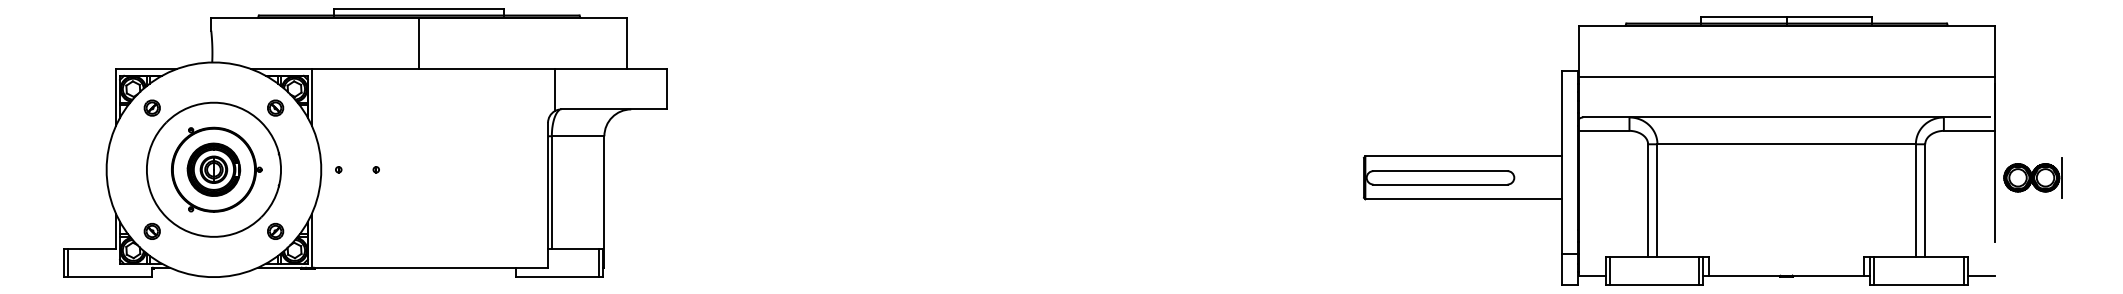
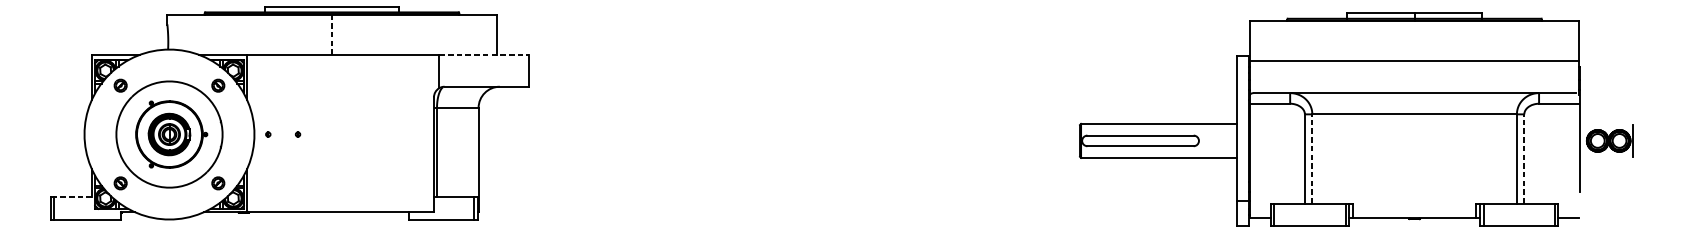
line: (419, 43) -> (332, 34), solid -> dashed
line: (611, 69) -> (484, 55), solid -> dashed
line: (1657, 200) -> (1312, 158), solid -> dashed
line: (1925, 200) -> (1524, 158), solid -> dashed
line: (91, 248) -> (72, 196), solid -> dashed

